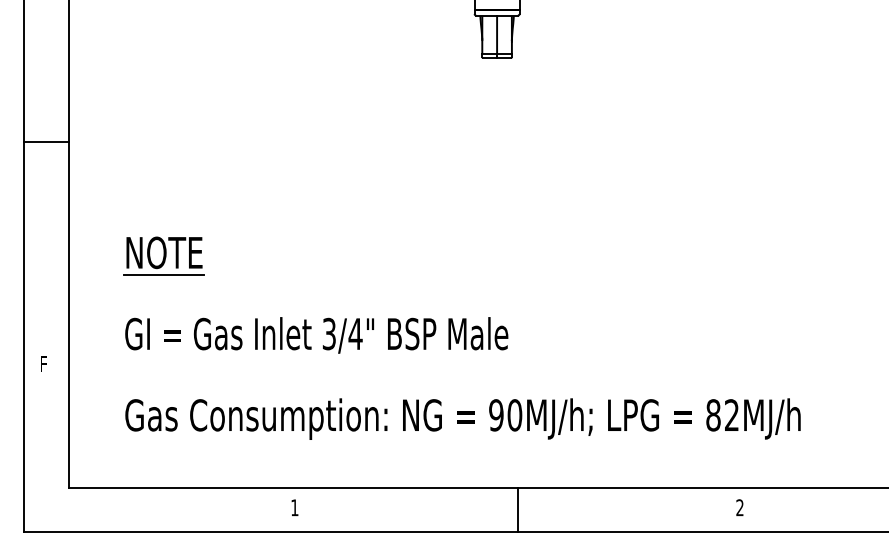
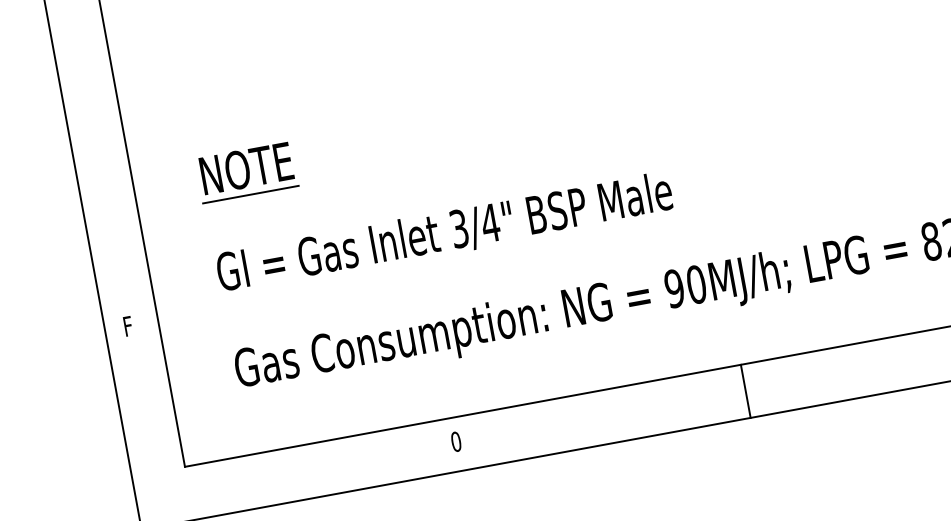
line: (46, 141) -> (82, 62), removed
text: (294, 507) -> (455, 441), 1 -> 0
line: (518, 509) -> (746, 390), moved

